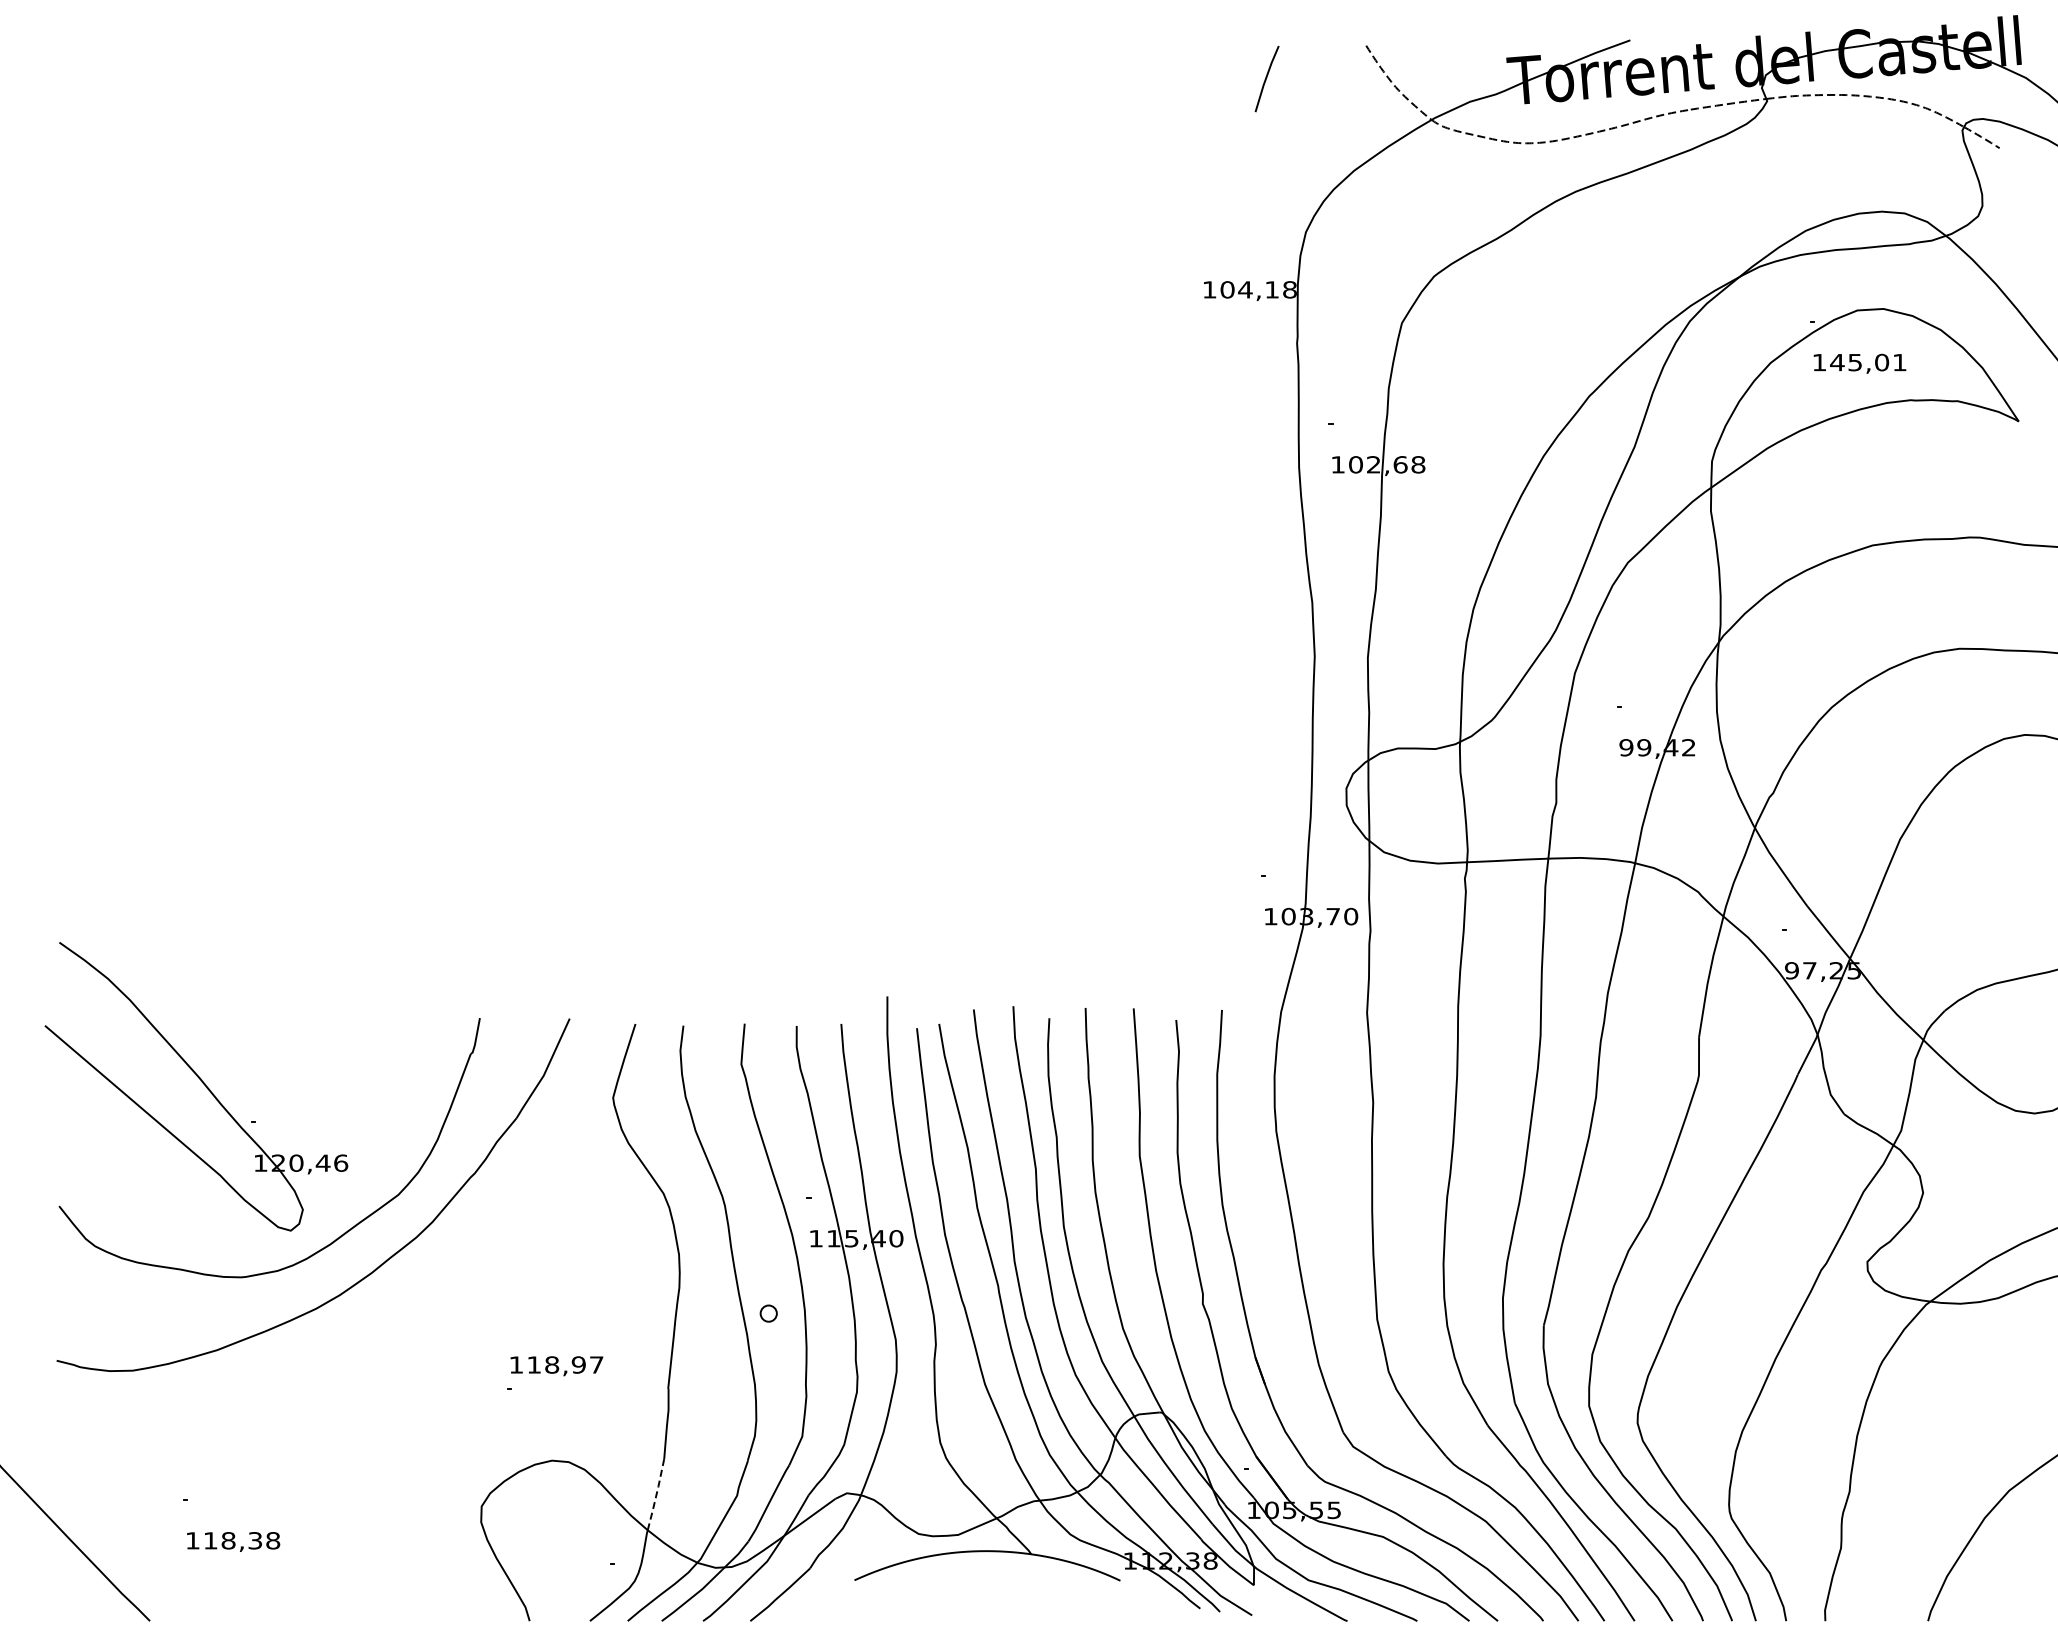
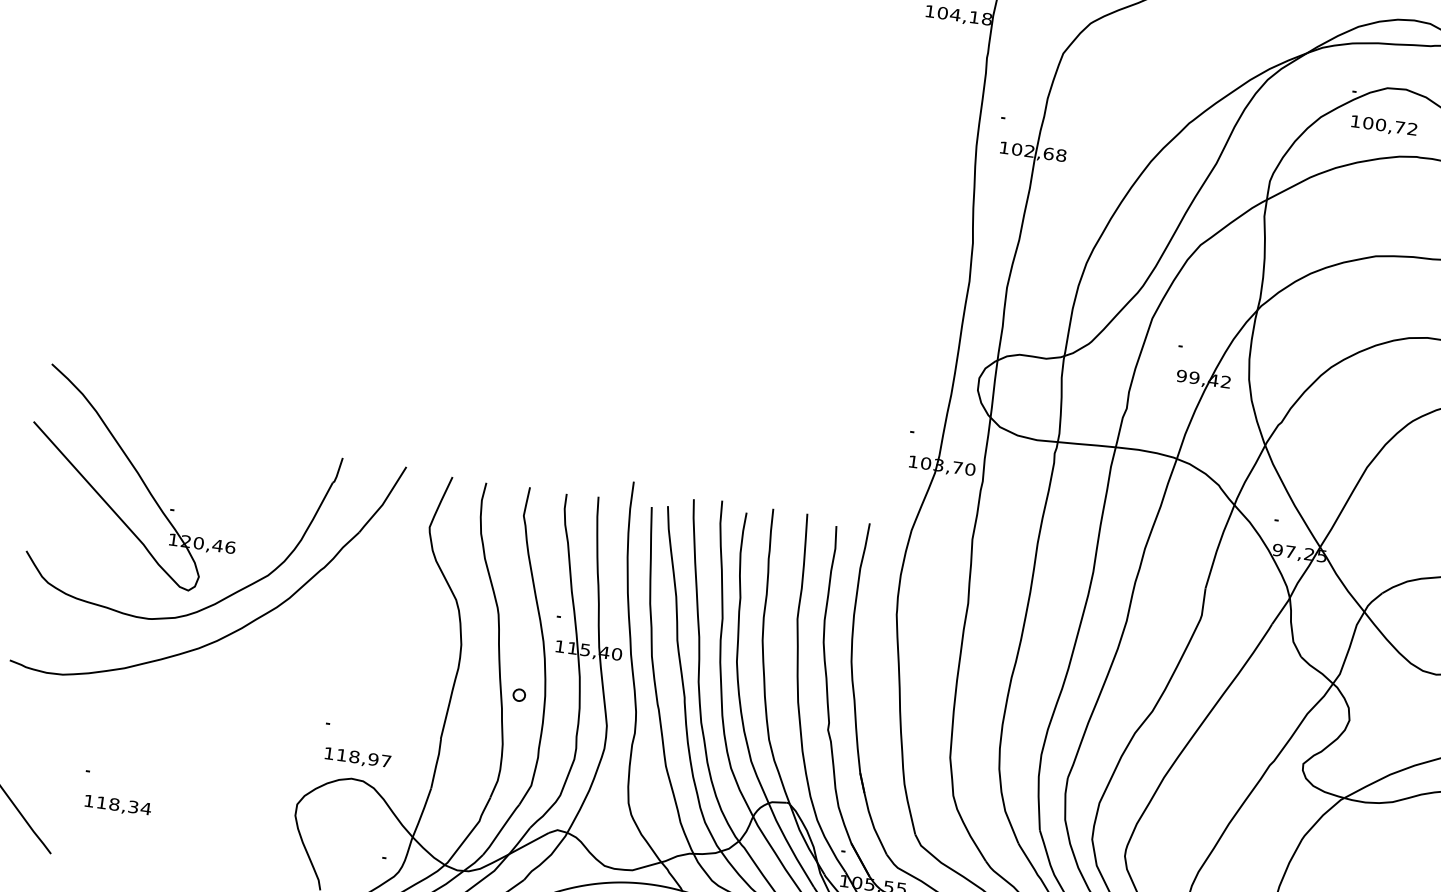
text: (1868, 362) -> (1390, 126), 145,01 -> 100,72
text: (556, 1366) -> (357, 758), moved
line: (656, 1494) -> (422, 812), dashed -> solid
text: (272, 1540) -> (145, 808), 118,38 -> 118,34

